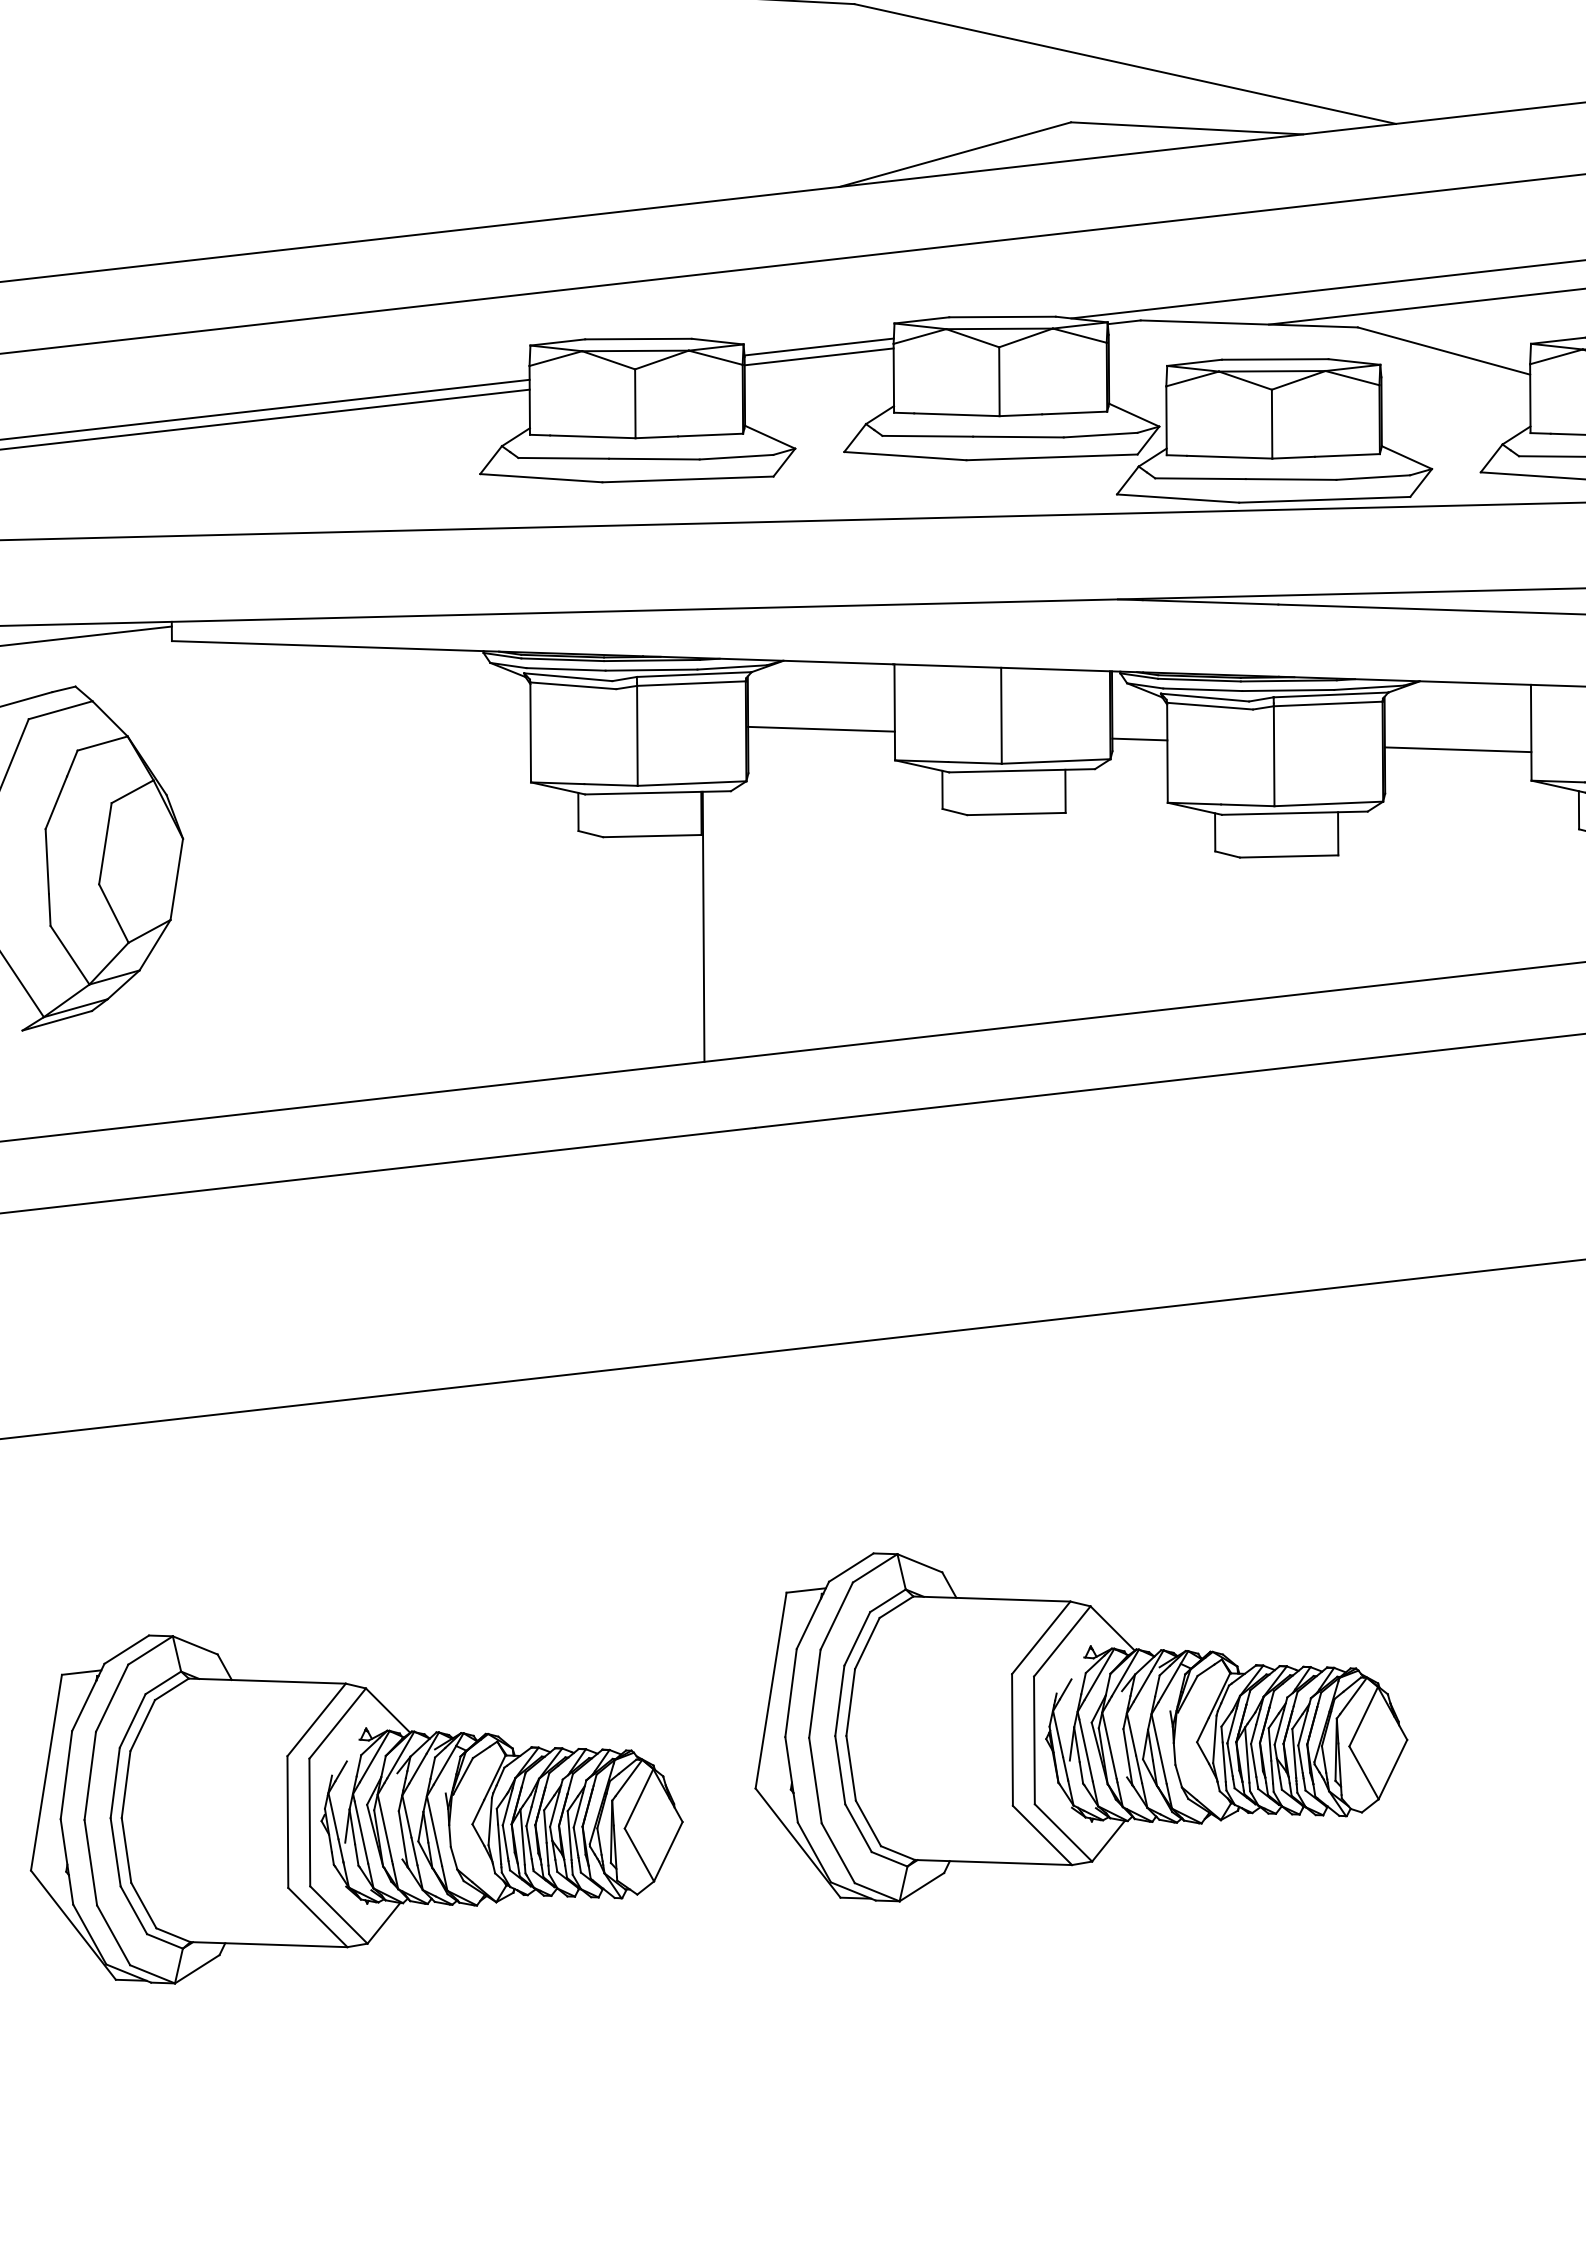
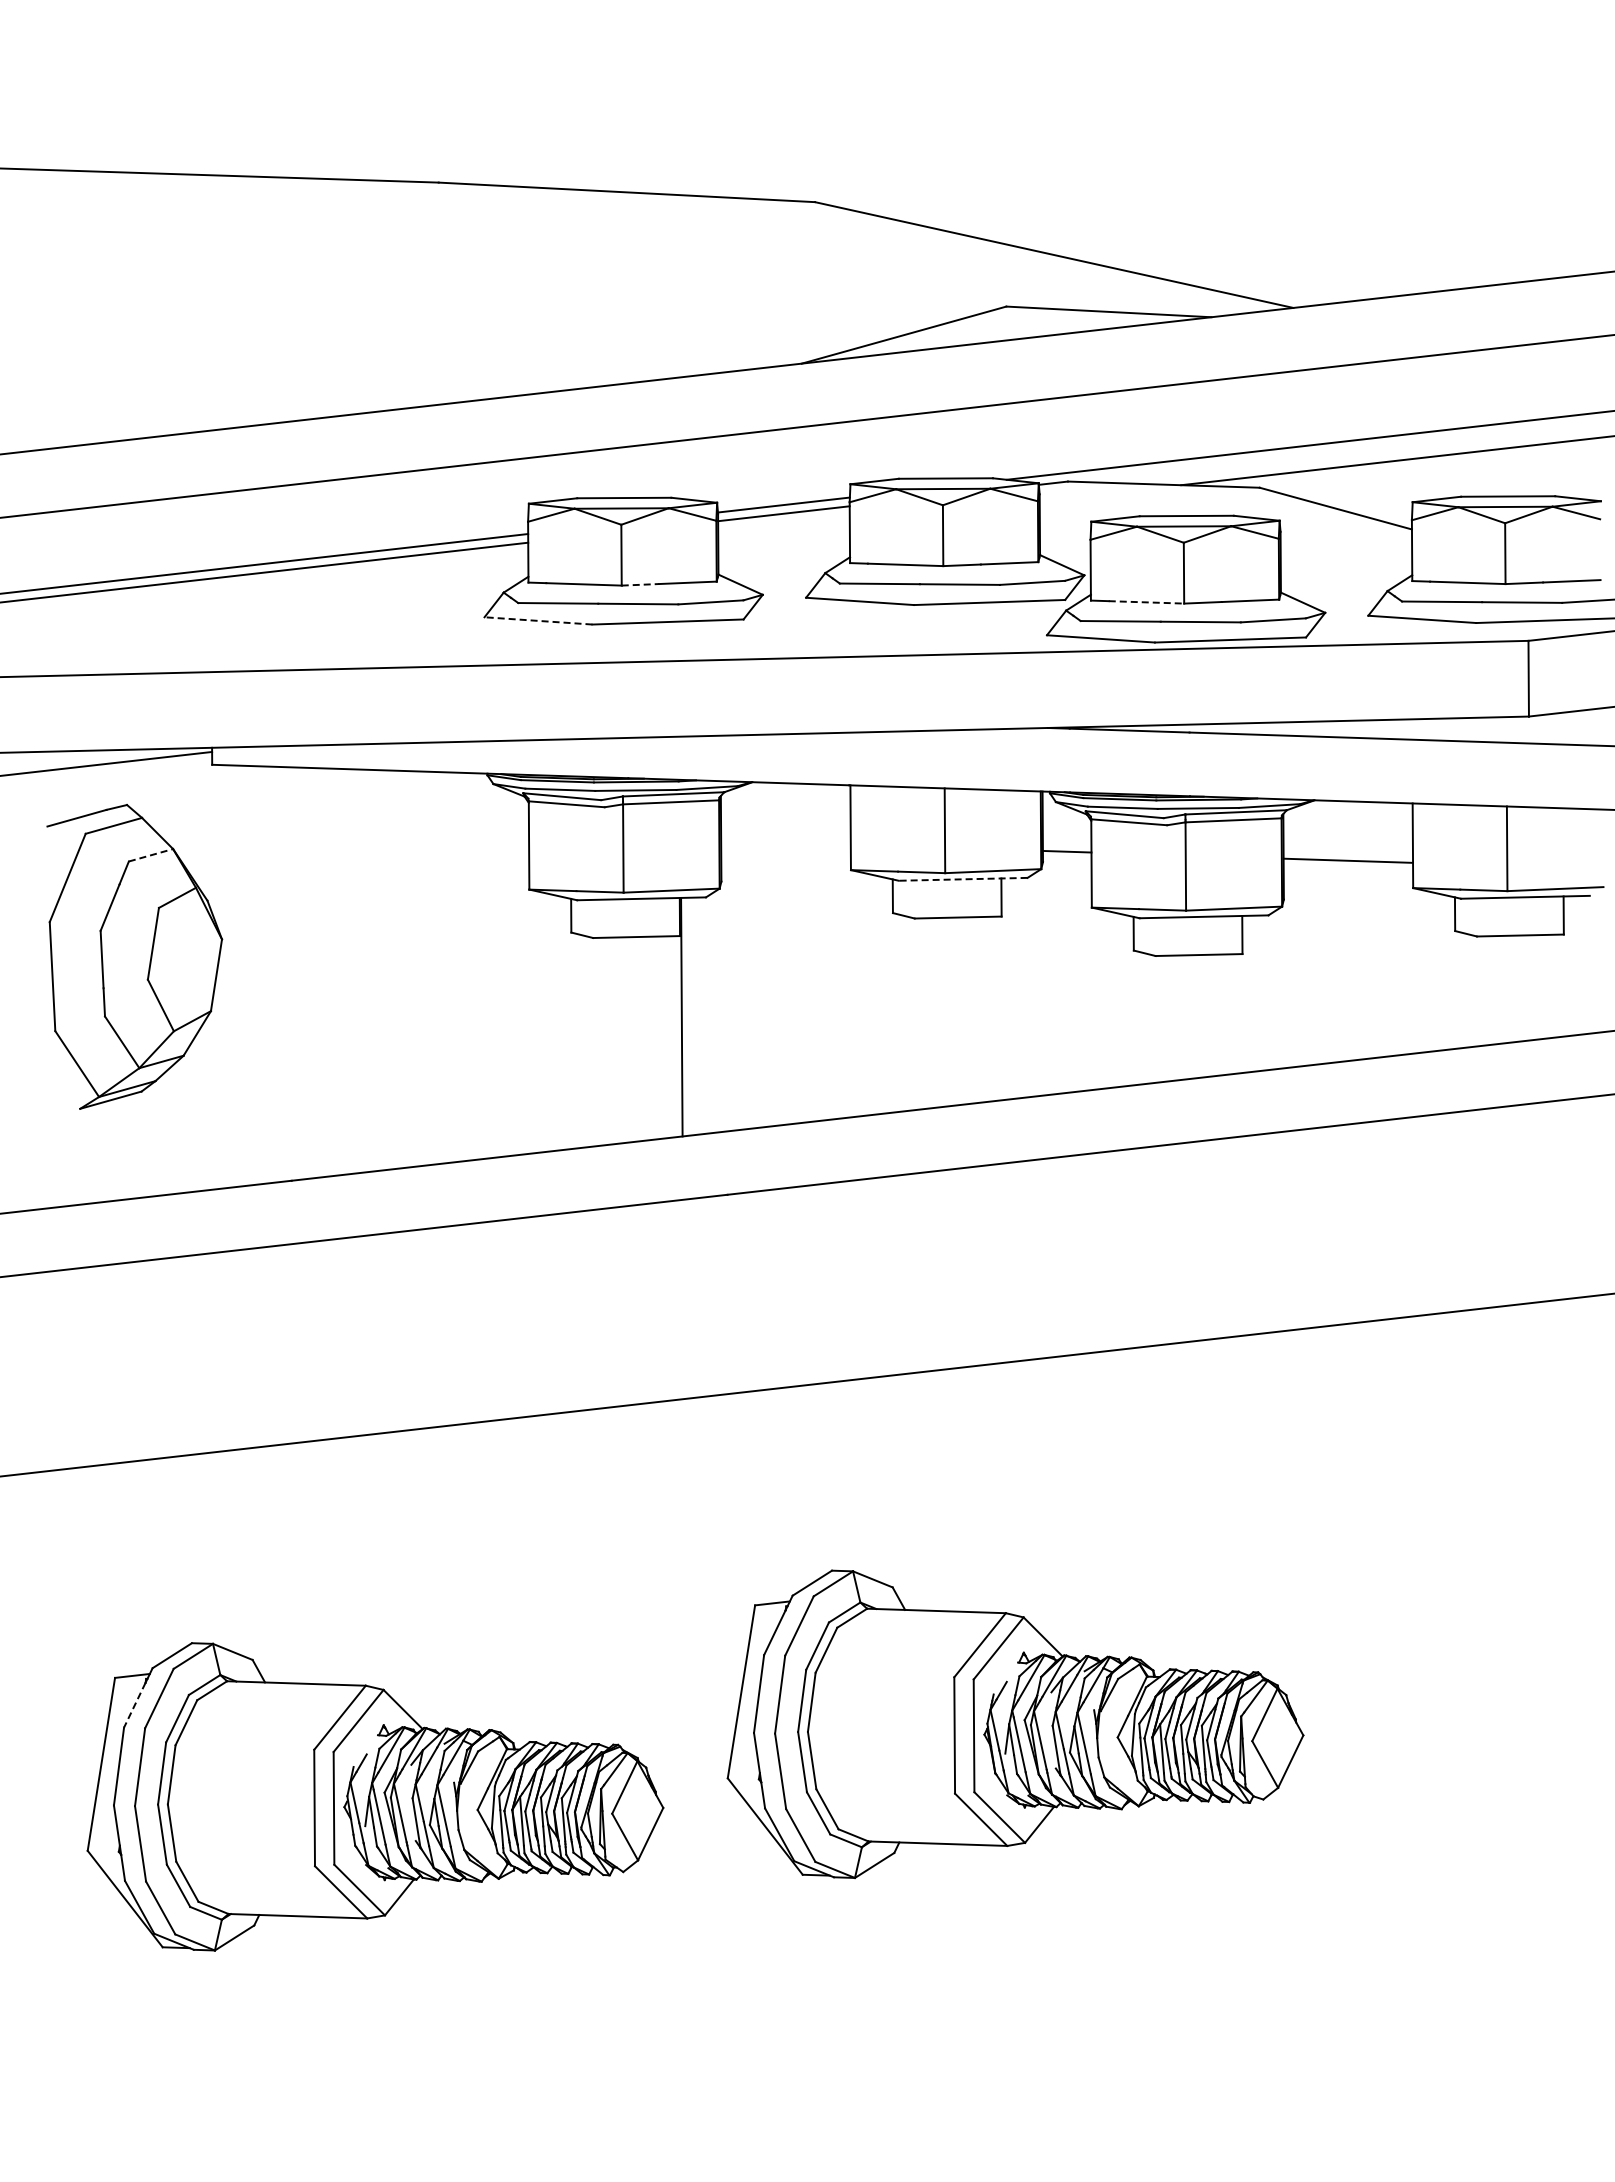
line: (656, 436) -> (640, 584), solid -> dashed
line: (1229, 457) -> (1146, 602), solid -> dashed
line: (541, 477) -> (538, 620), solid -> dashed
line: (820, 729) -> (785, 842), removed
line: (103, 743) -> (151, 855), solid -> dashed
line: (1021, 770) -> (962, 879), solid -> dashed
line: (83, 1706) -> (134, 1705), solid -> dashed

